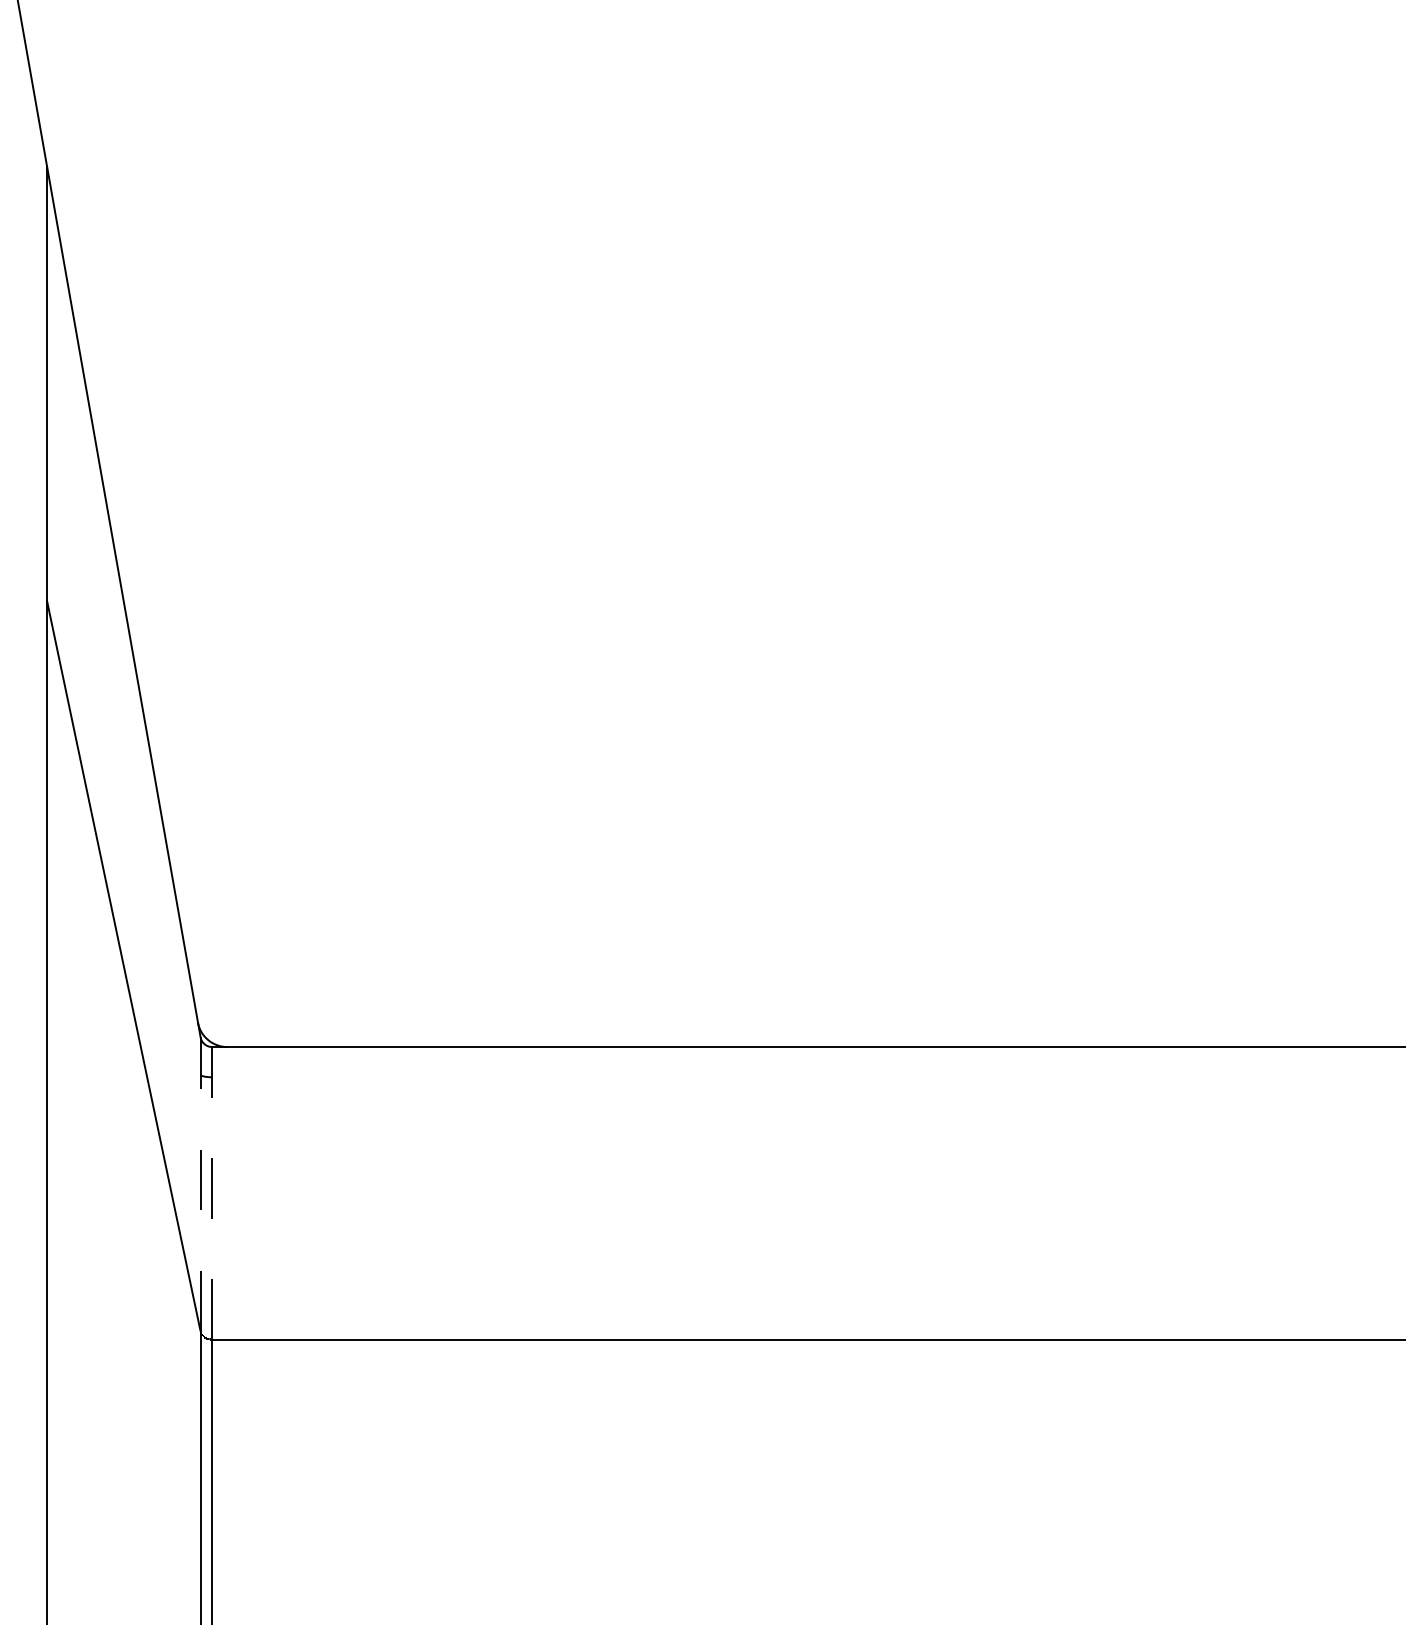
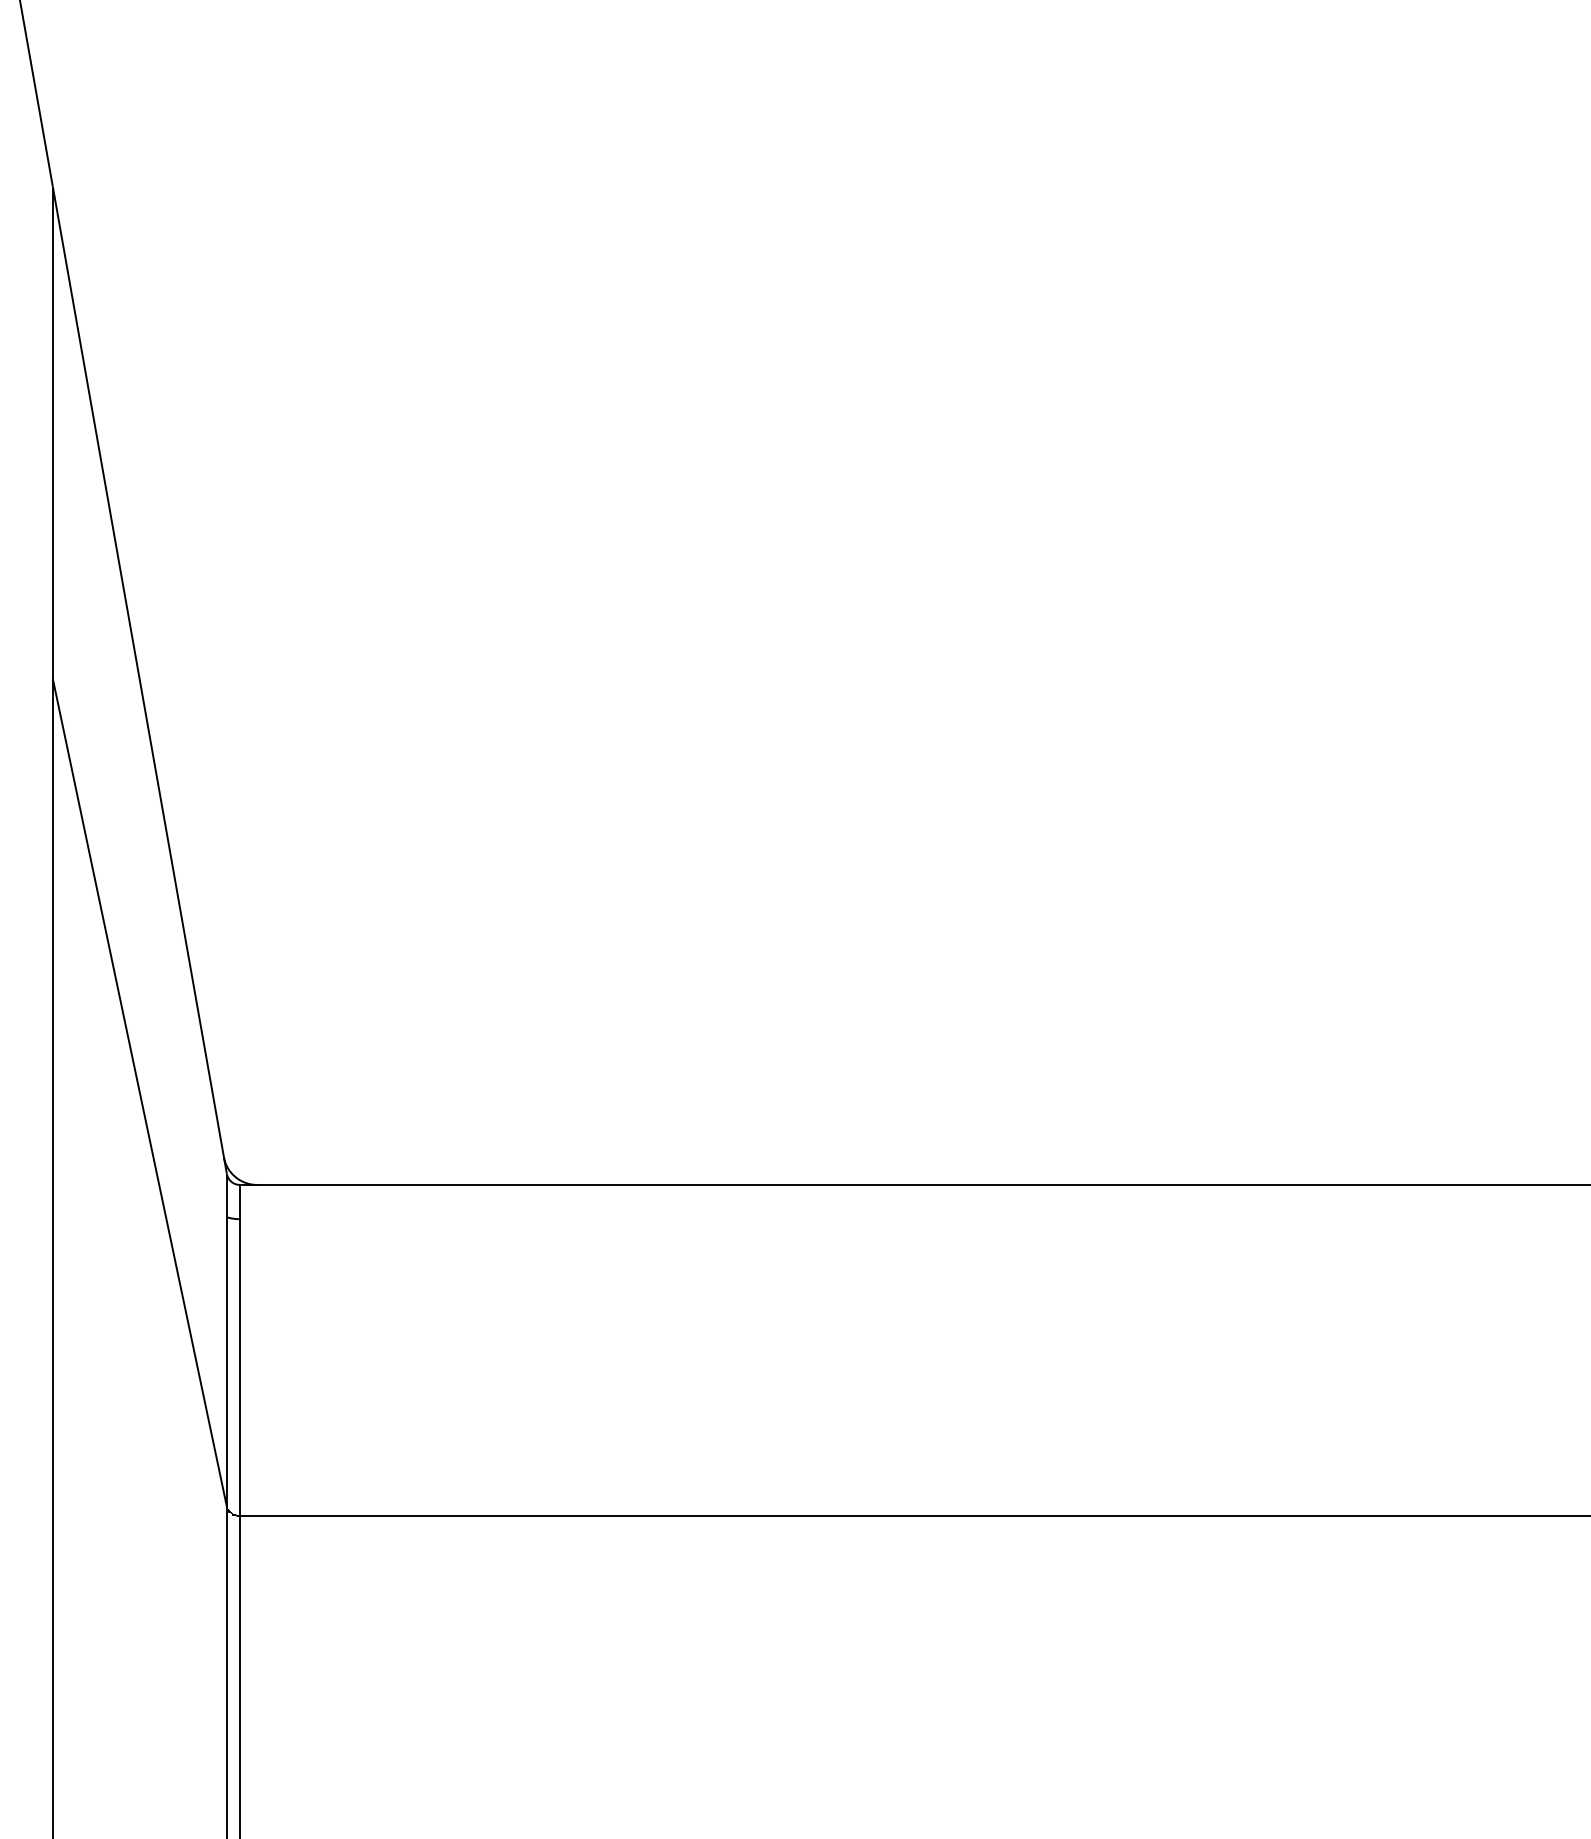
line: (200, 1183) -> (226, 1339), dashed -> solid
line: (212, 1192) -> (240, 1349), dashed -> solid

